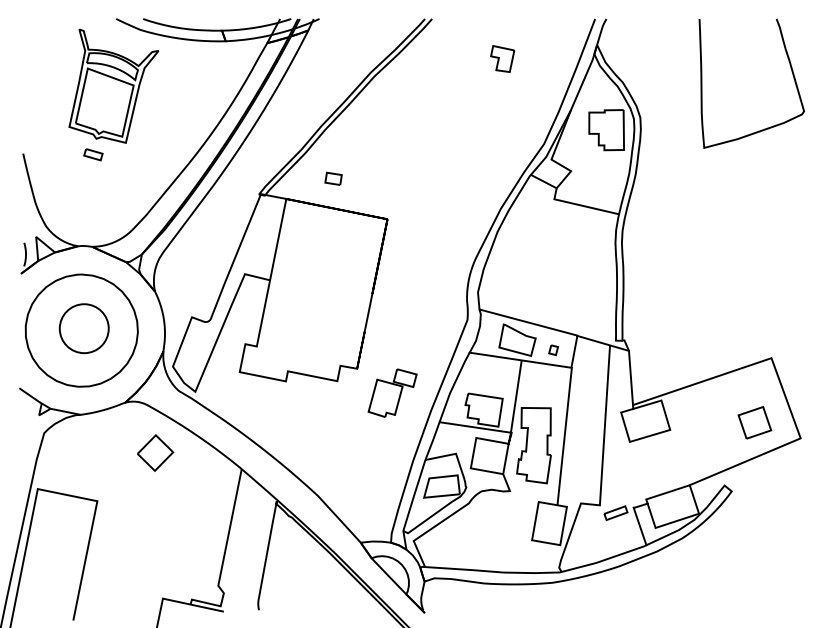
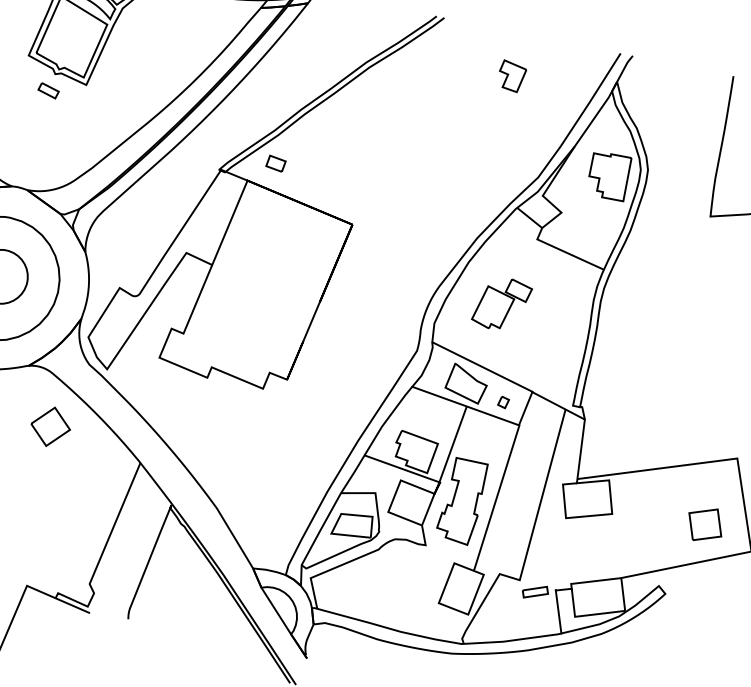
part: (333, 178) -> (275, 163), moved
part: (392, 392) -> (502, 303), moved

